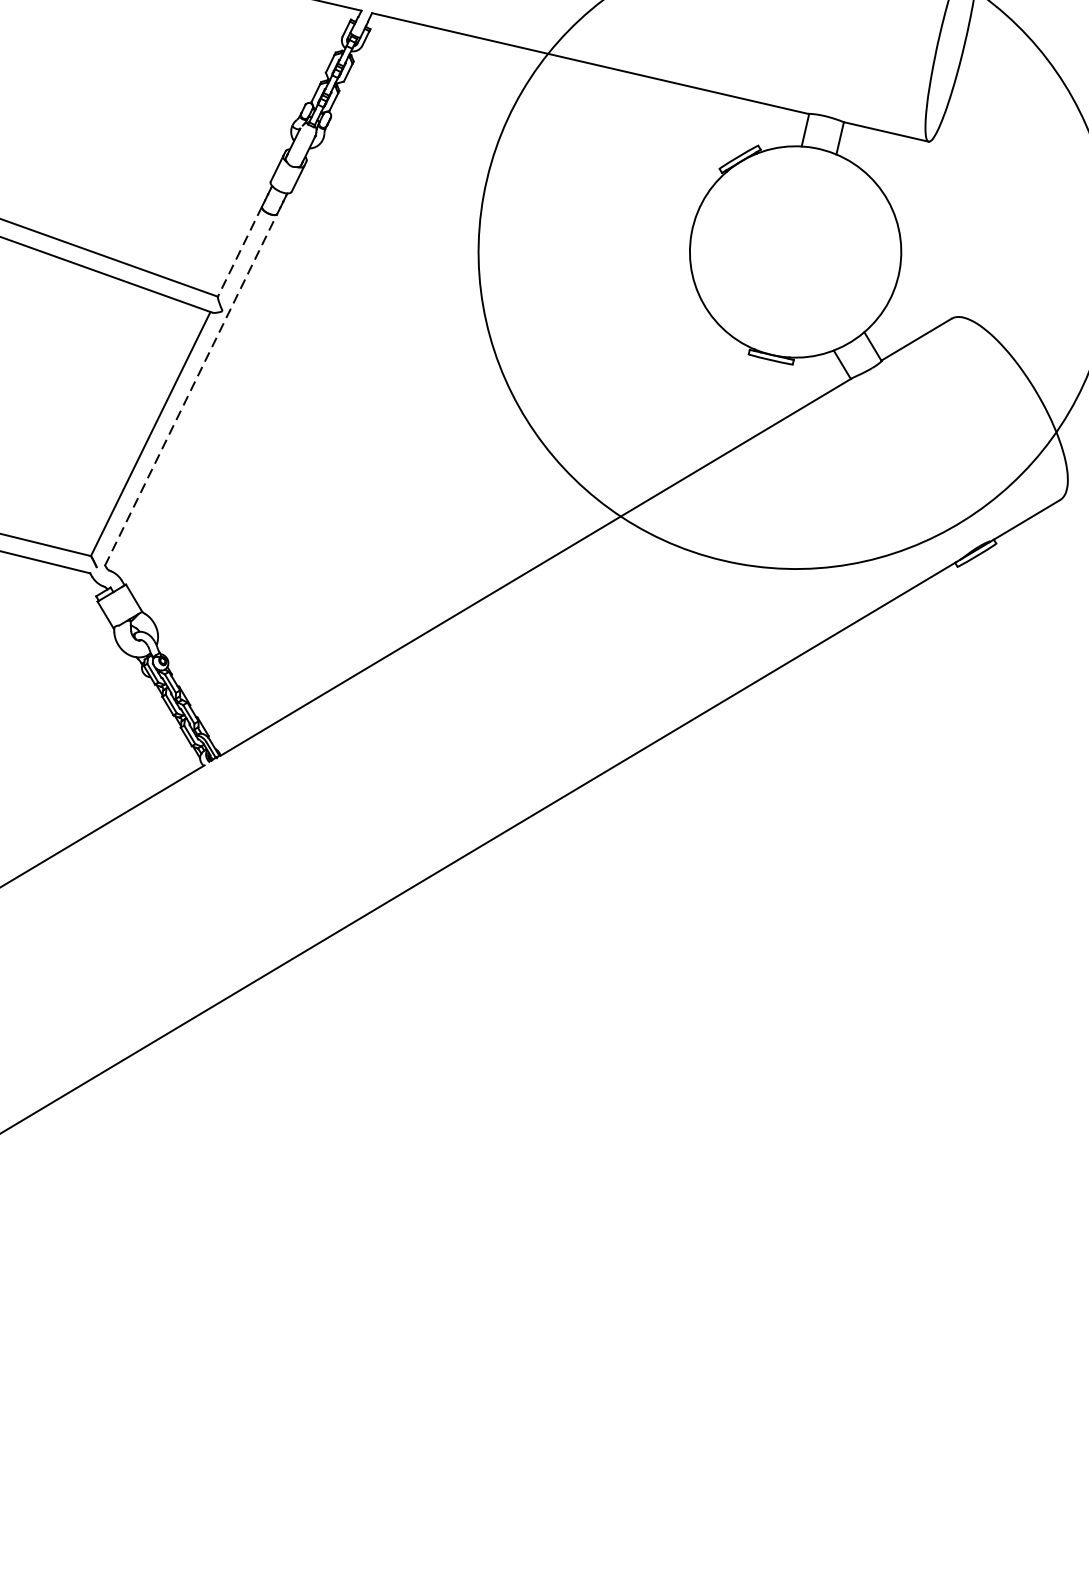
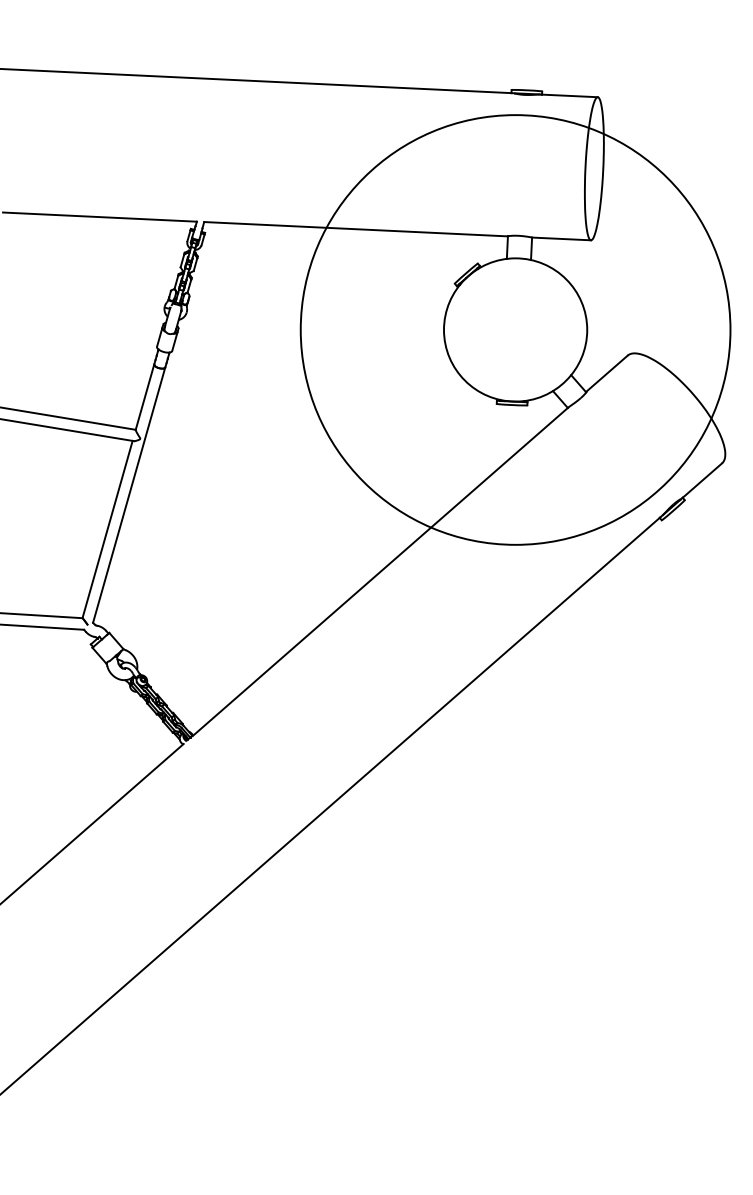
line: (239, 252) -> (144, 397), dashed -> solid
line: (191, 390) -> (129, 495), dashed -> solid

